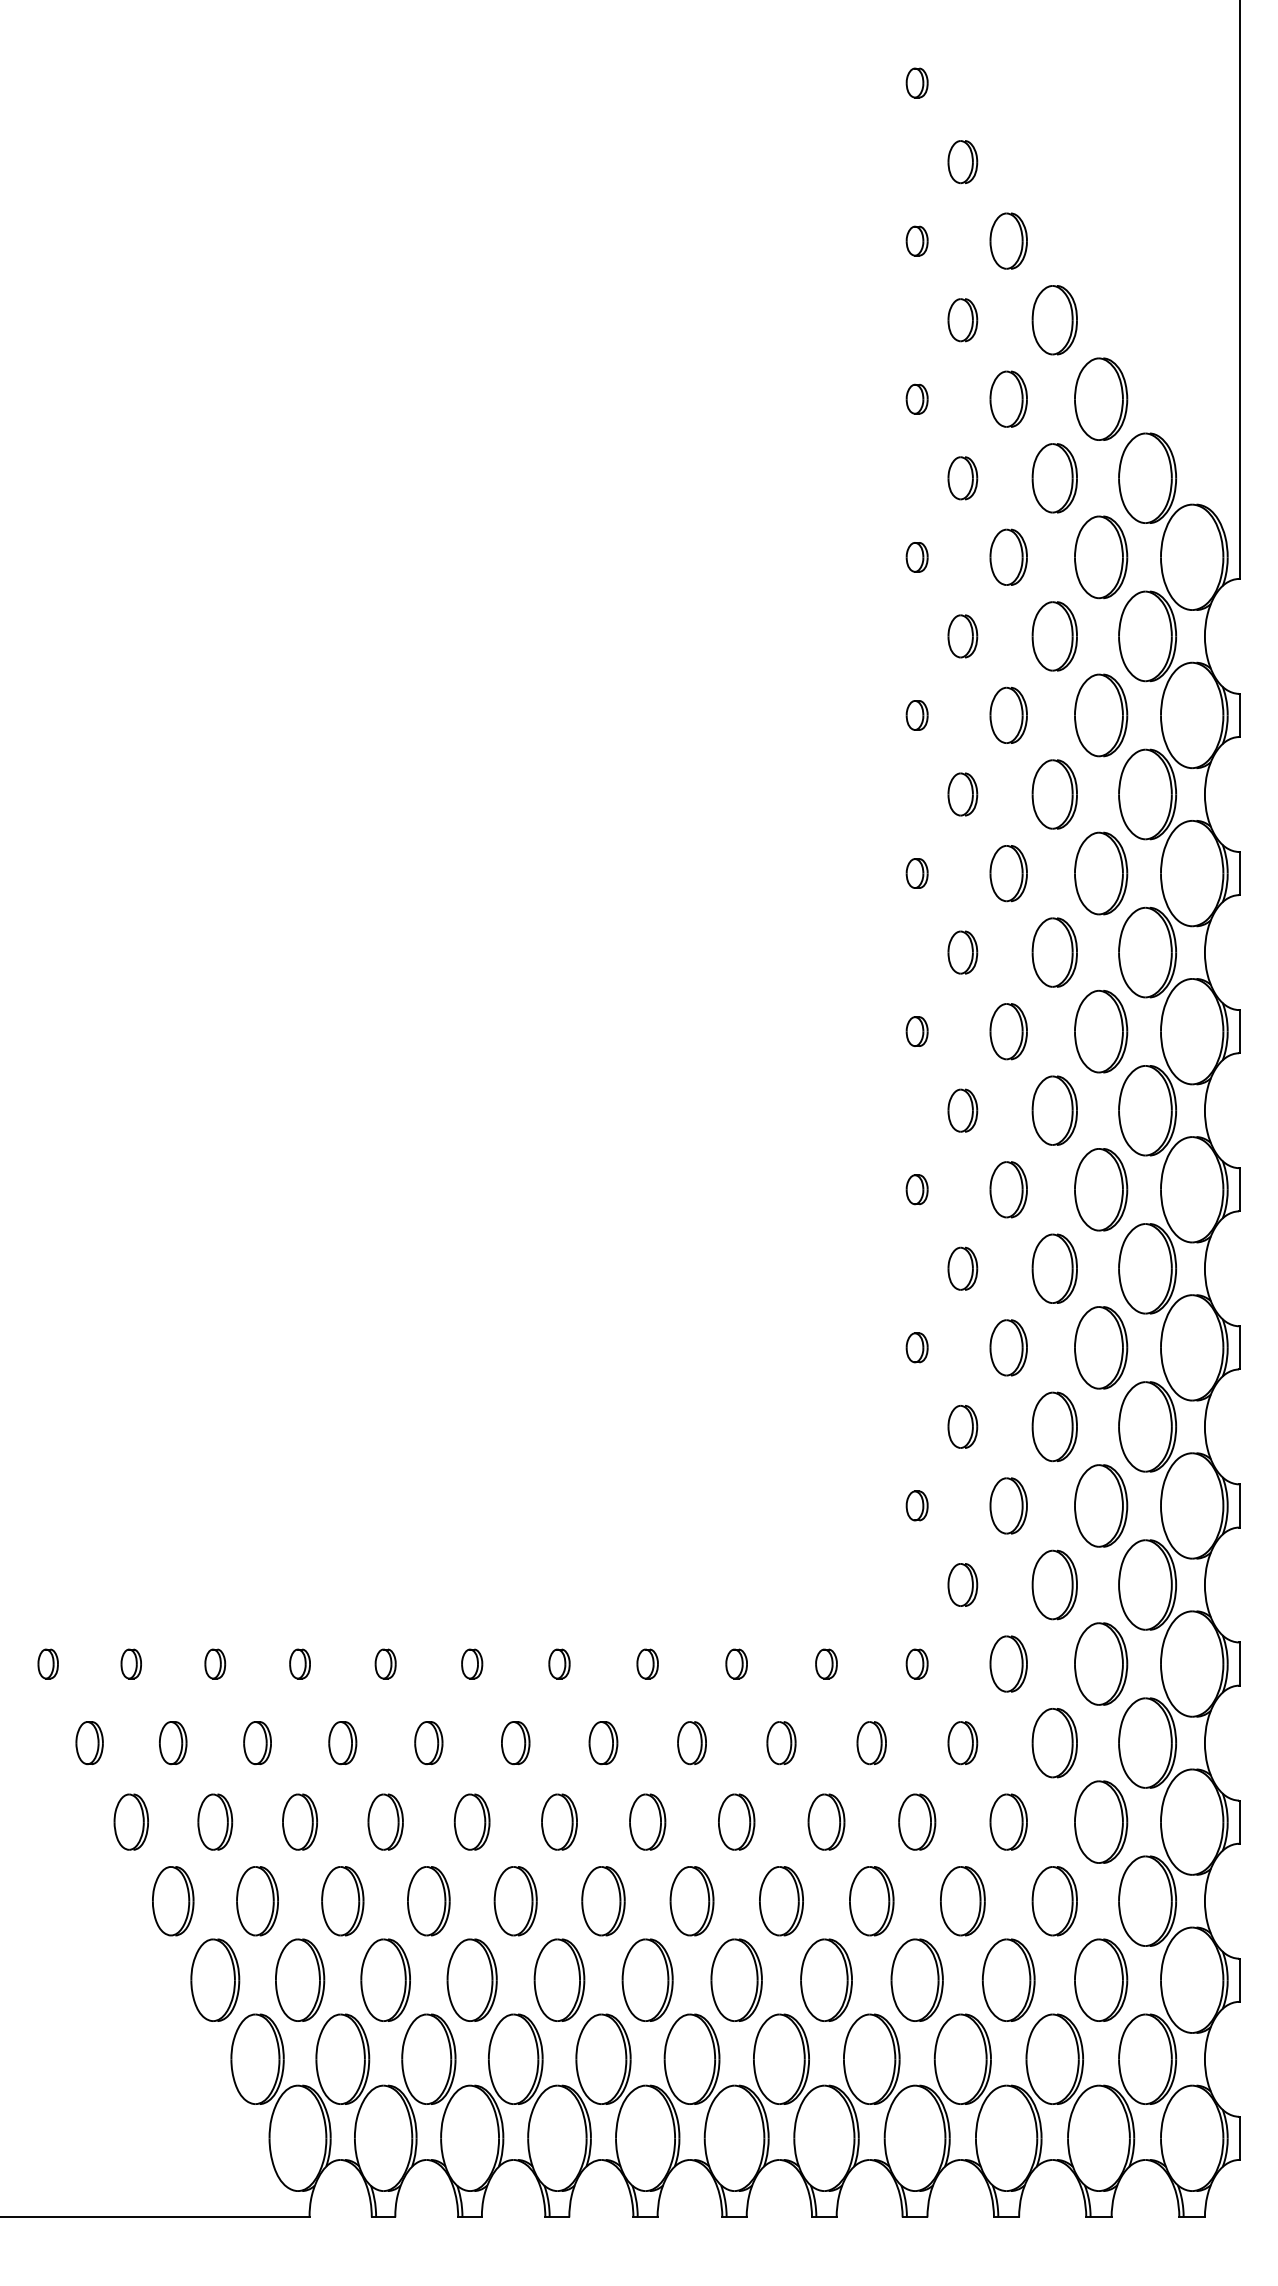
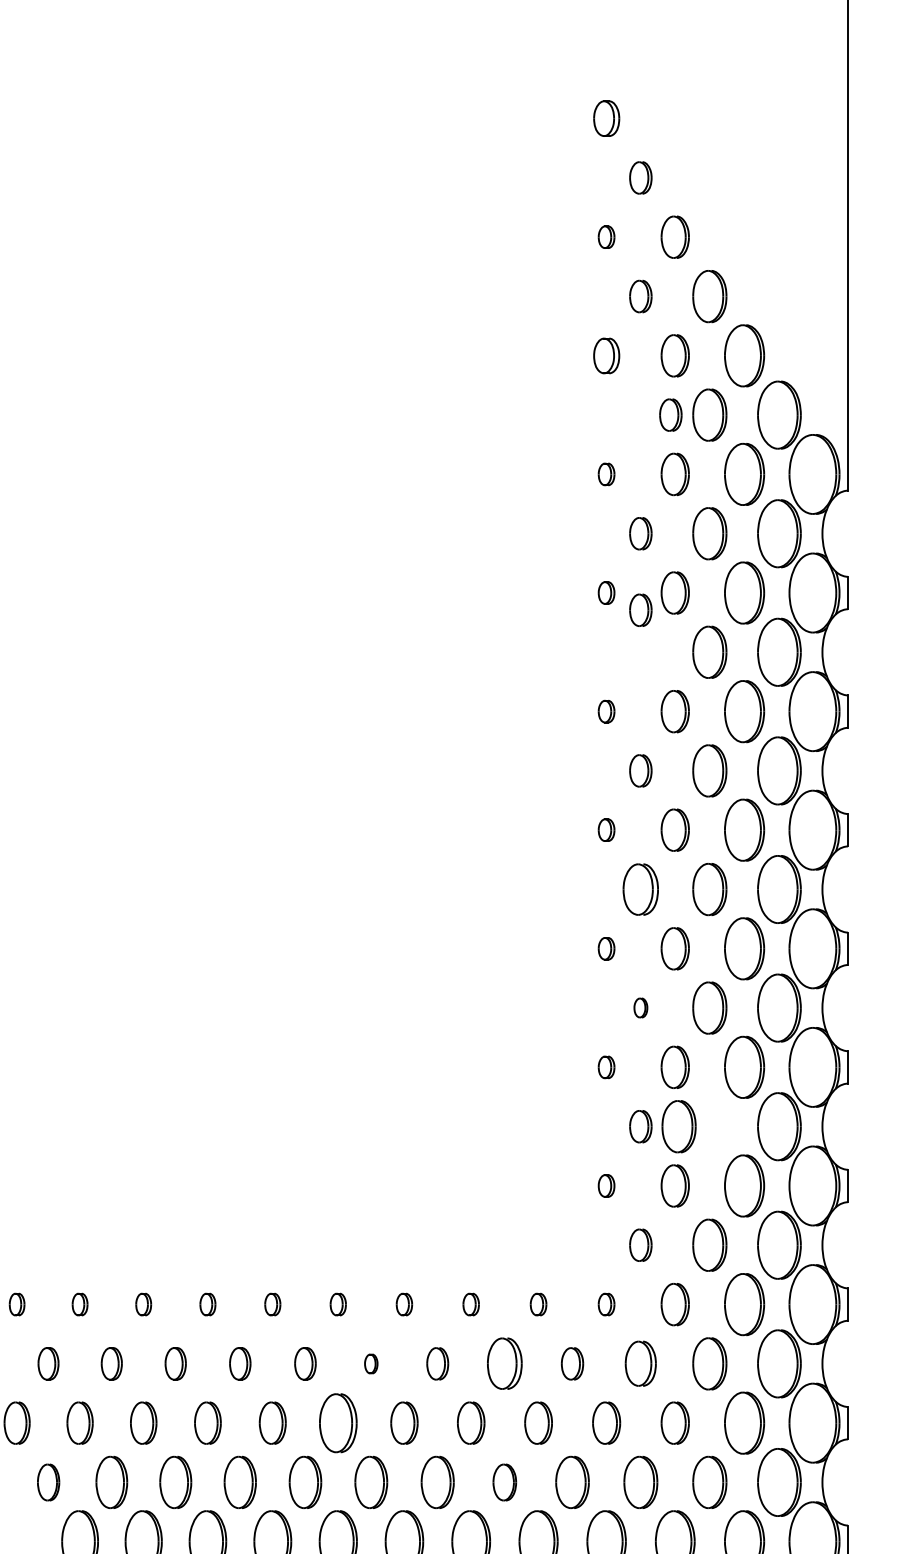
part: (916, 82) -> (606, 118), size x1.6
part: (916, 398) -> (606, 355), size x1.6
part: (962, 478) -> (670, 415), moved
part: (962, 794) -> (640, 610), moved
part: (962, 1110) -> (640, 889), size x1.6
part: (962, 1268) -> (640, 1007), size x0.6
part: (1054, 1426) -> (678, 1126), moved
part: (603, 1743) -> (371, 1364), size x0.6
part: (781, 1743) -> (504, 1364), size x1.6
part: (962, 1743) -> (640, 1364), size x1.4
part: (559, 1821) -> (338, 1422), size x1.4
part: (173, 1901) -> (48, 1482), size x0.7
part: (781, 1901) -> (504, 1482), size x0.7

